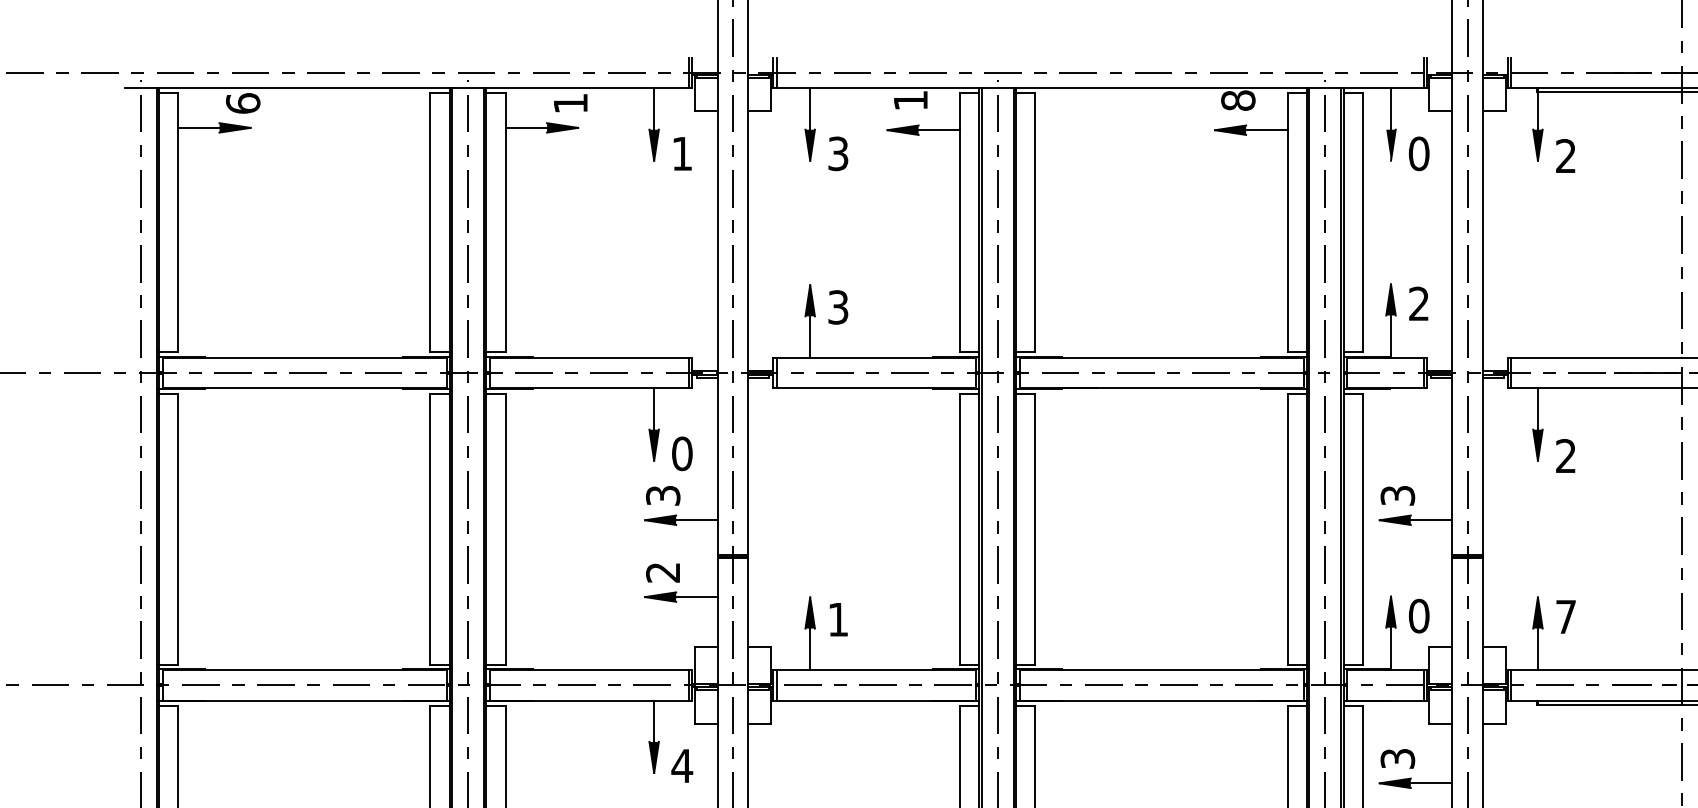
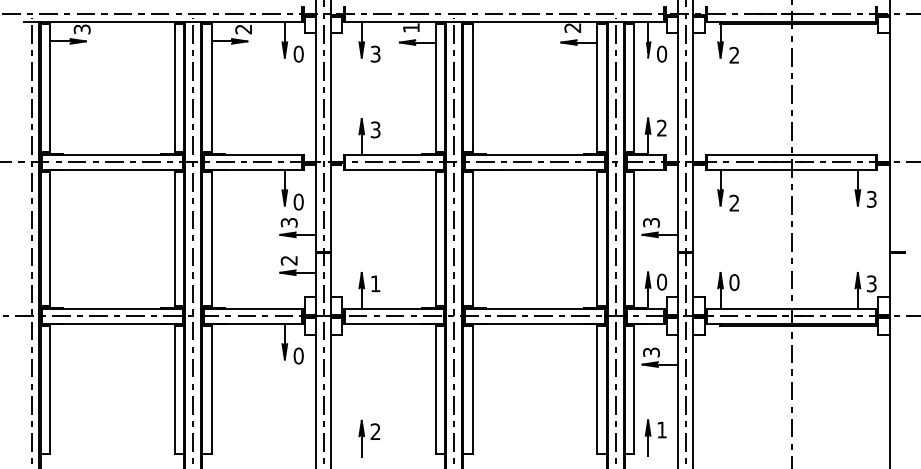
text: (1237, 99) -> (572, 27), 8 -> 2
text: (241, 103) -> (81, 29), 6 -> 3
text: (570, 103) -> (243, 29), 1 -> 2
text: (681, 152) -> (298, 53), 1 -> 0
text: (1566, 616) -> (734, 282), 7 -> 0
text: (681, 764) -> (298, 355), 4 -> 0

